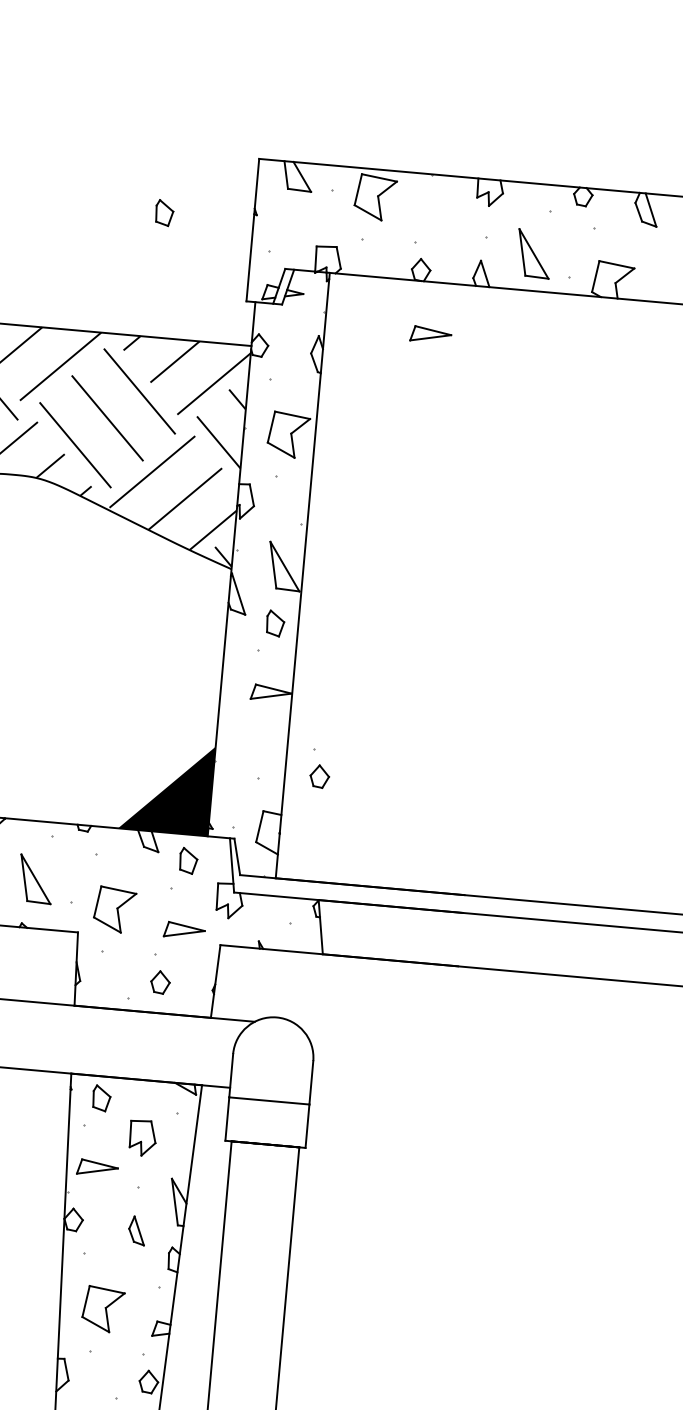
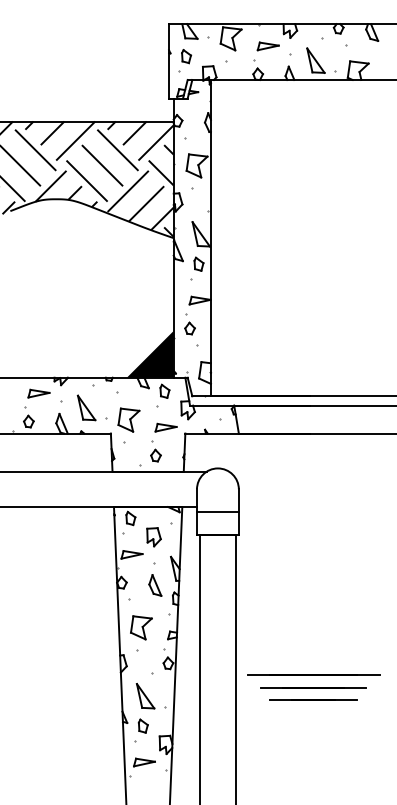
part: (164, 212) -> (186, 56), moved
part: (429, 334) -> (267, 46), moved
part: (319, 768) -> (189, 324), moved
part: (137, 1230) -> (155, 585), size x1.43

